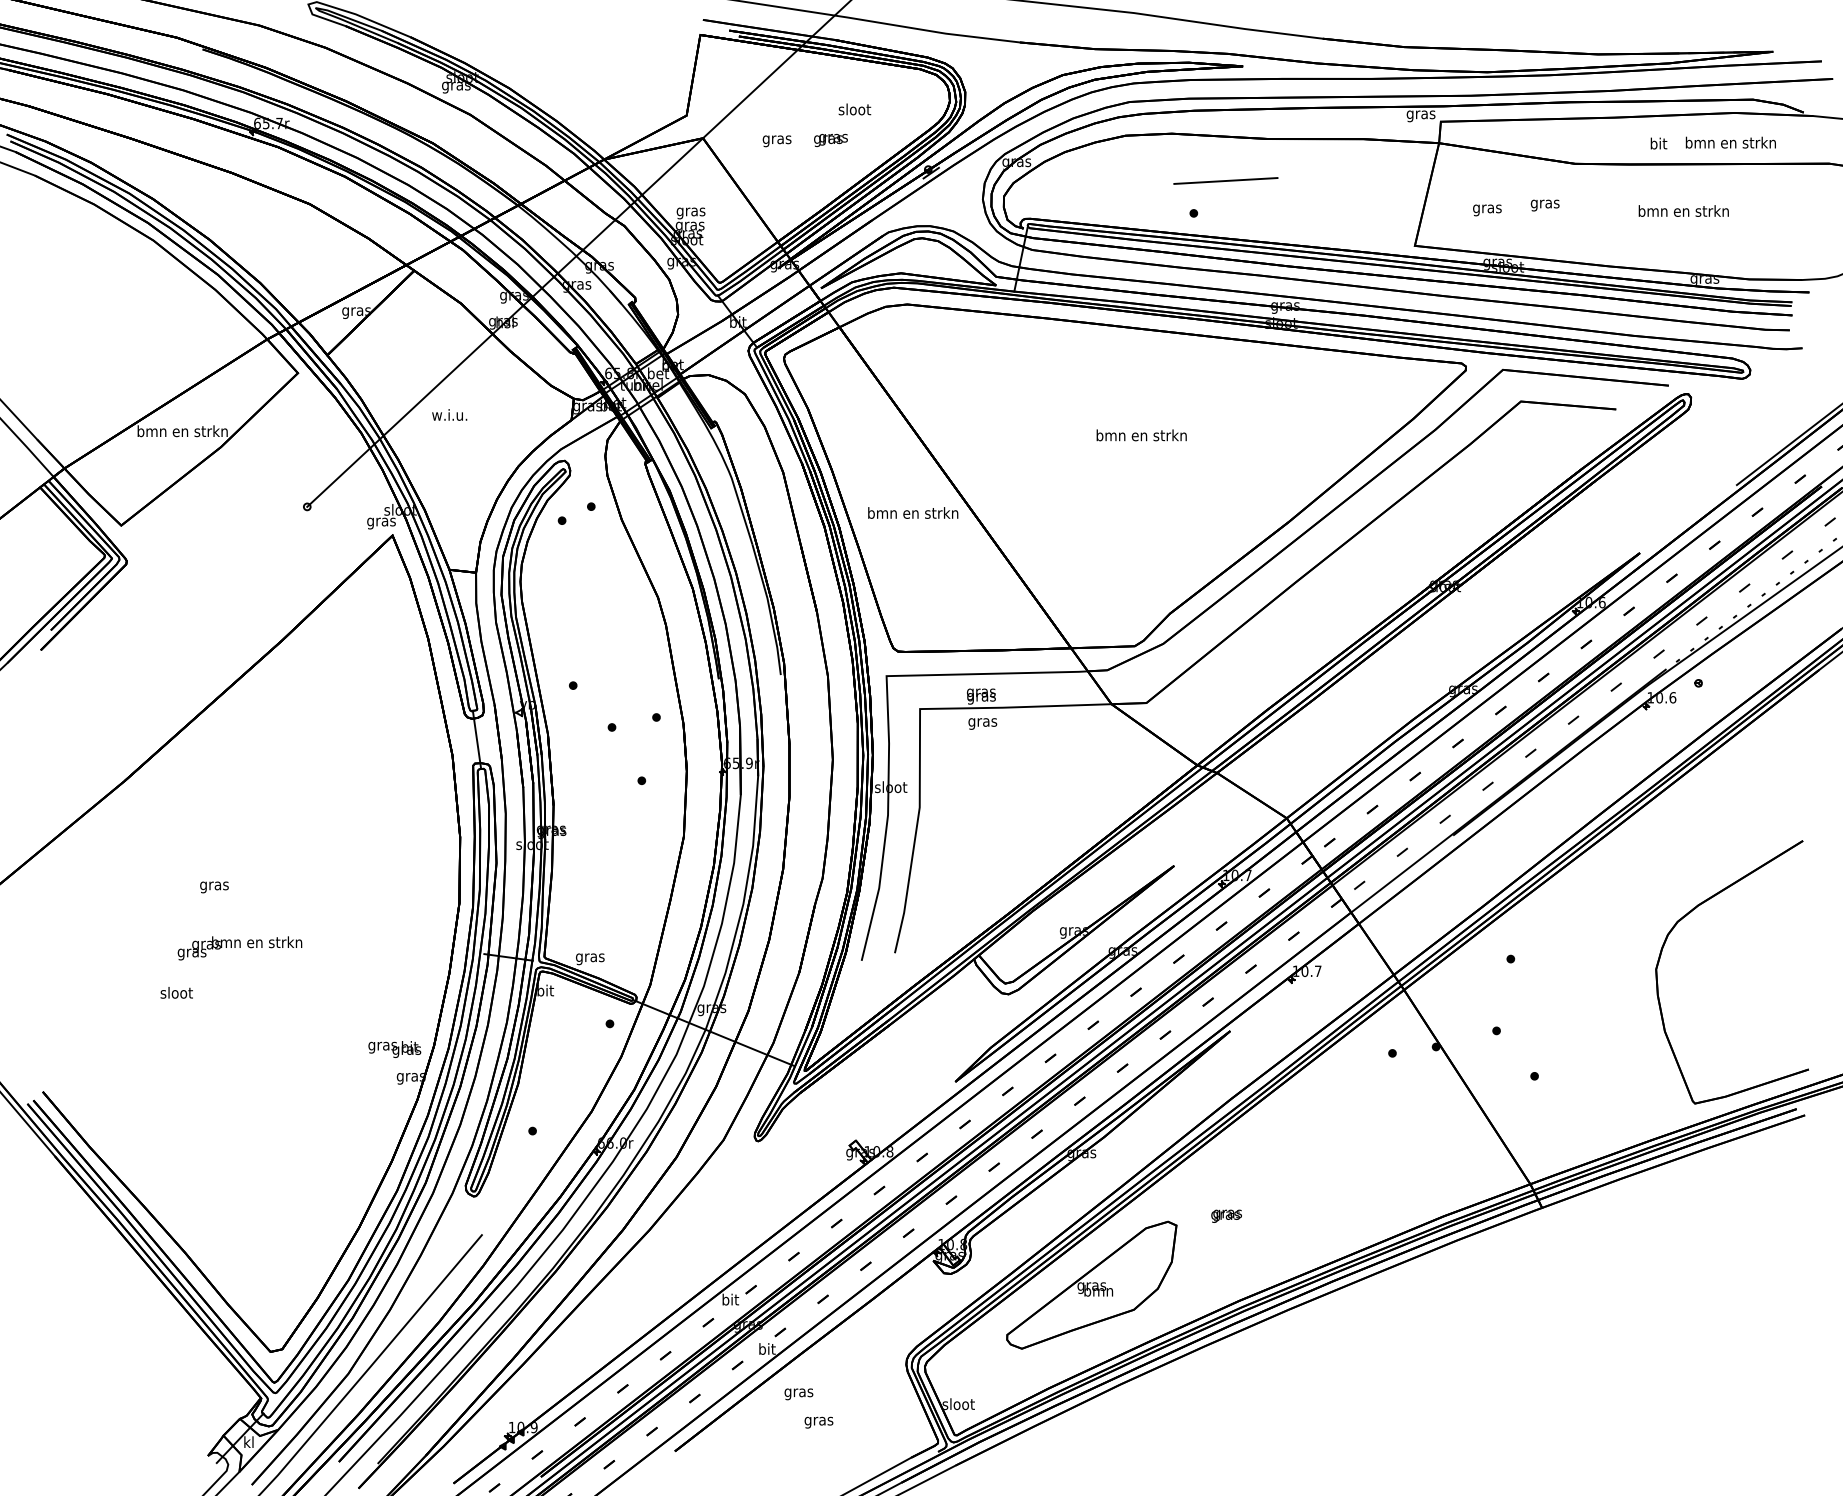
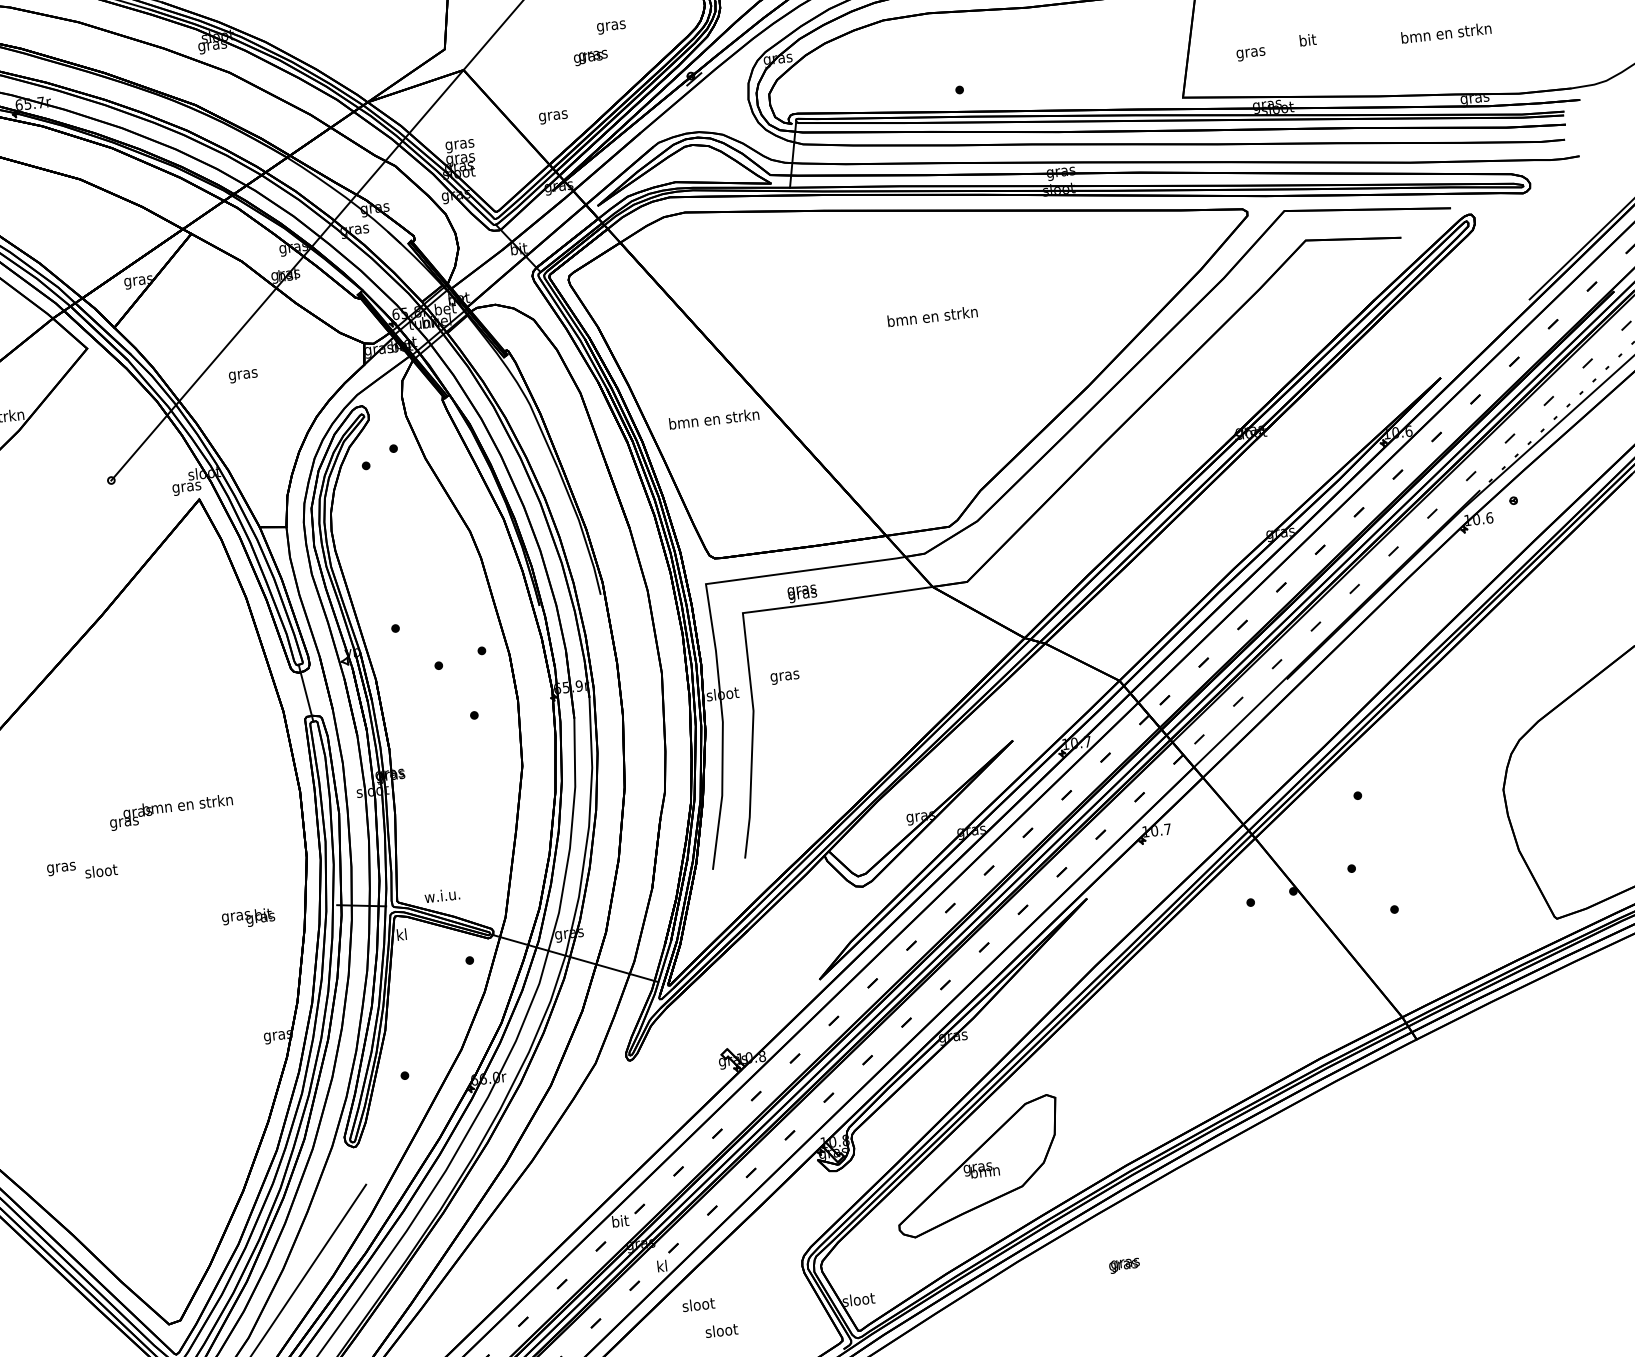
text: (854, 110) -> (611, 25), sloot -> gras
text: (776, 141) -> (552, 117), moved
line: (1225, 180) -> (987, 53), removed
text: (1544, 203) -> (1307, 41), gras -> bit
text: (449, 416) -> (242, 374), w.i.u. -> gras
text: (982, 723) -> (784, 677), moved
text: (239, 948) -> (170, 812), moved
text: (589, 957) -> (442, 896), gras -> w.i.u.
text: (545, 990) -> (402, 934), bit -> kl
text: (176, 992) -> (101, 870), moved
text: (394, 1049) -> (248, 918), moved
text: (1226, 1215) -> (1124, 1265), moved
text: (767, 1348) -> (662, 1265), bit -> kl
text: (799, 1392) -> (699, 1305), gras -> sloot
text: (819, 1420) -> (722, 1331), gras -> sloot

